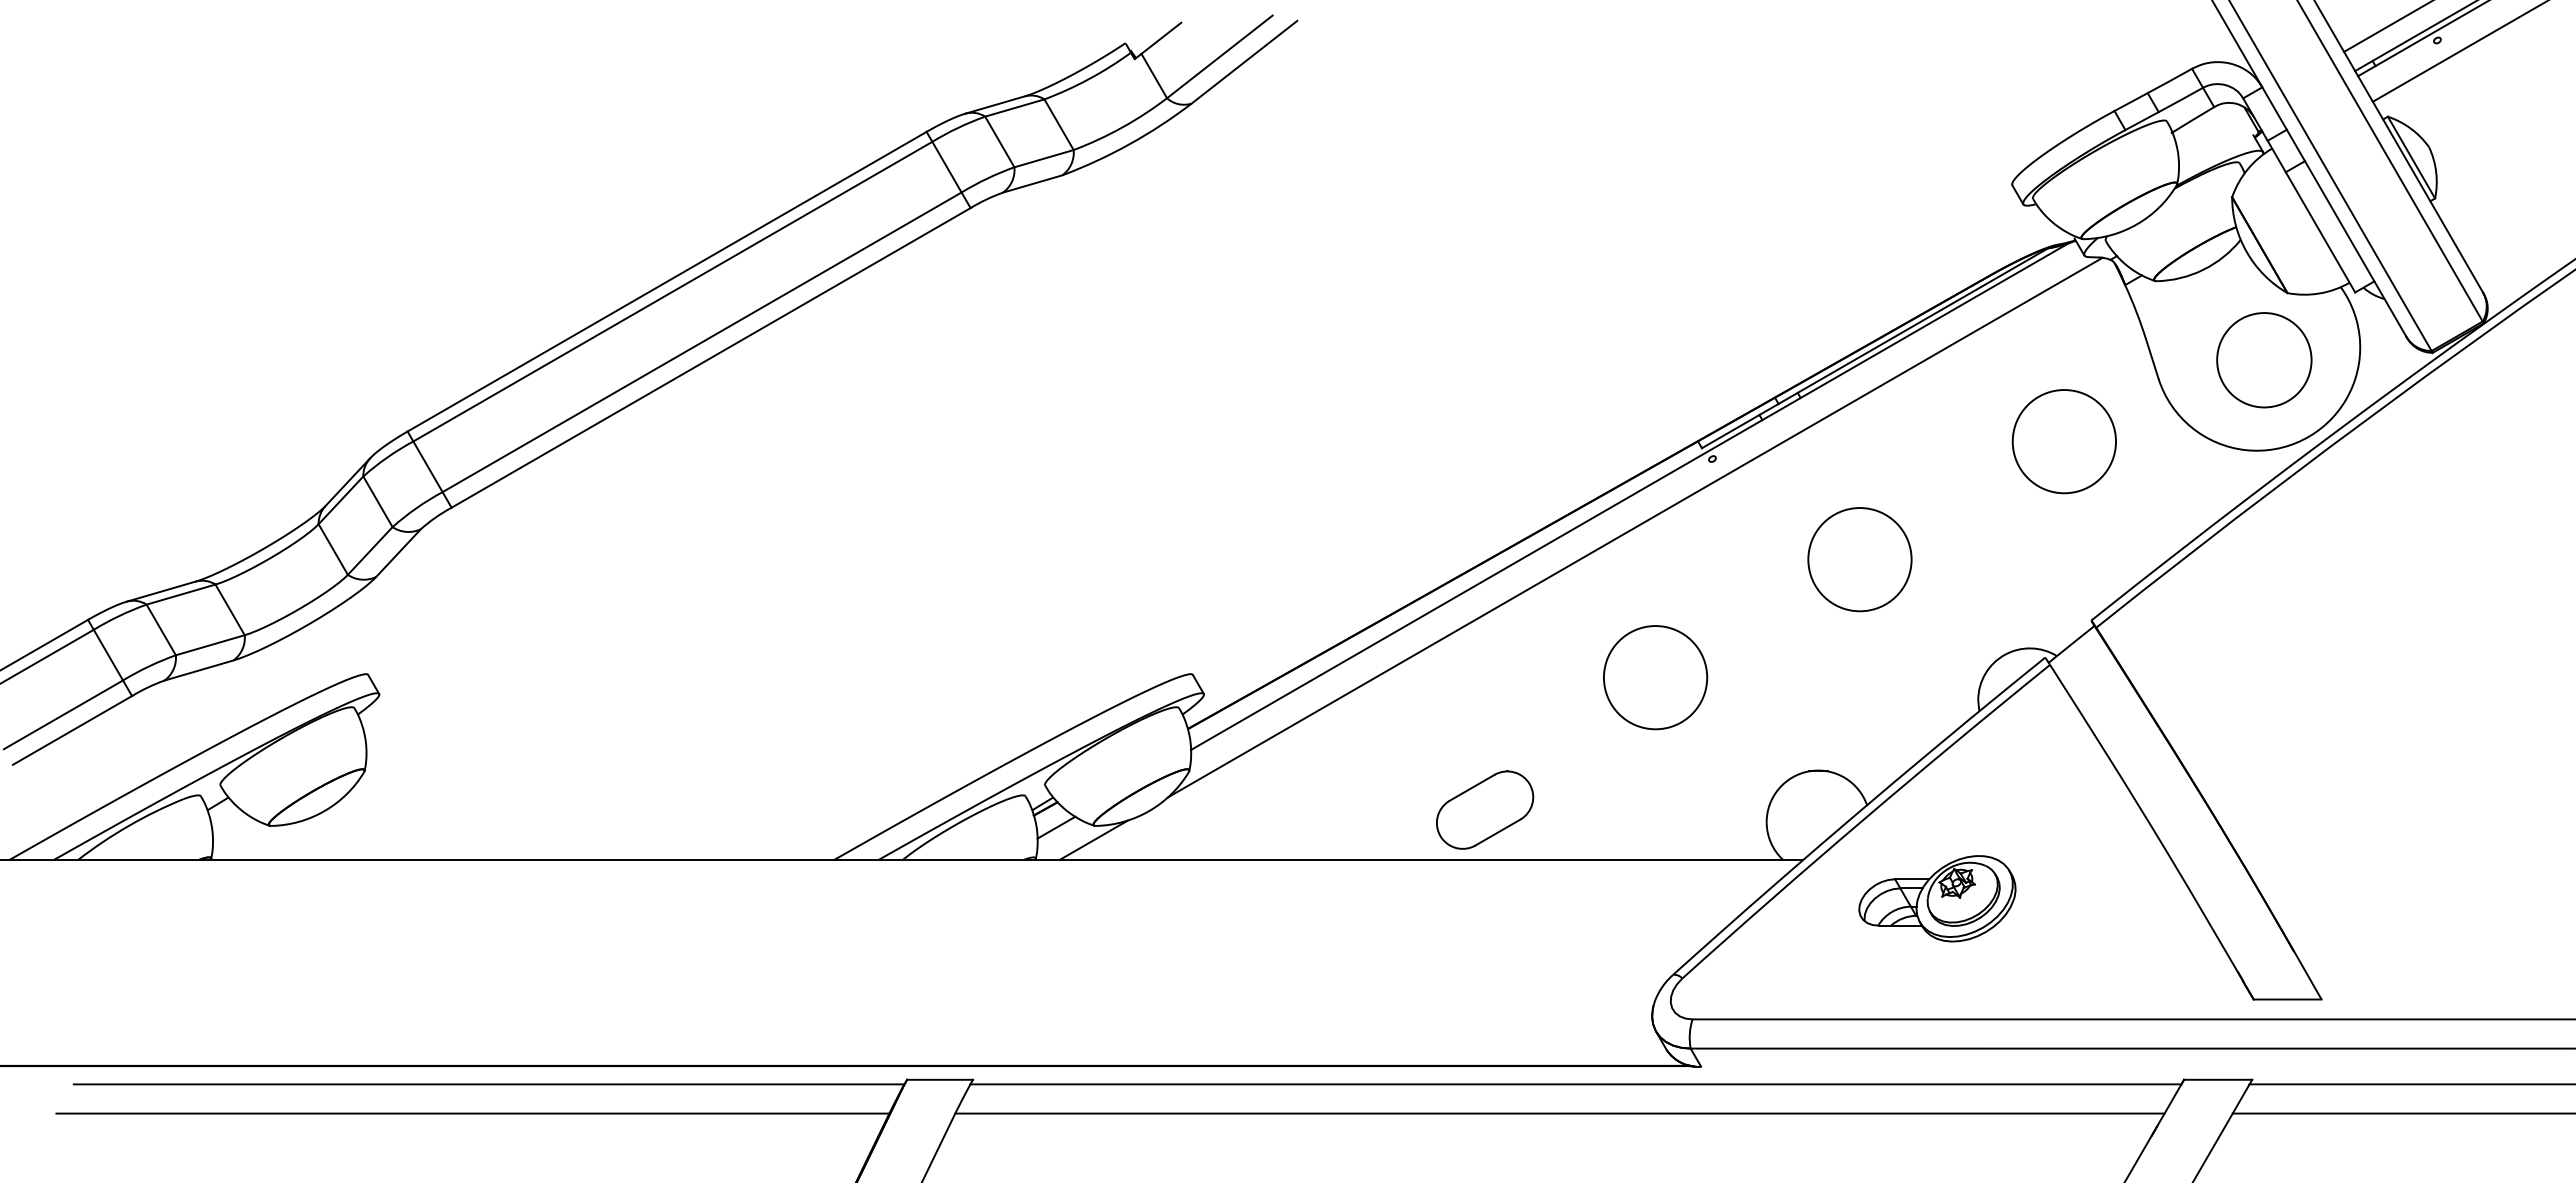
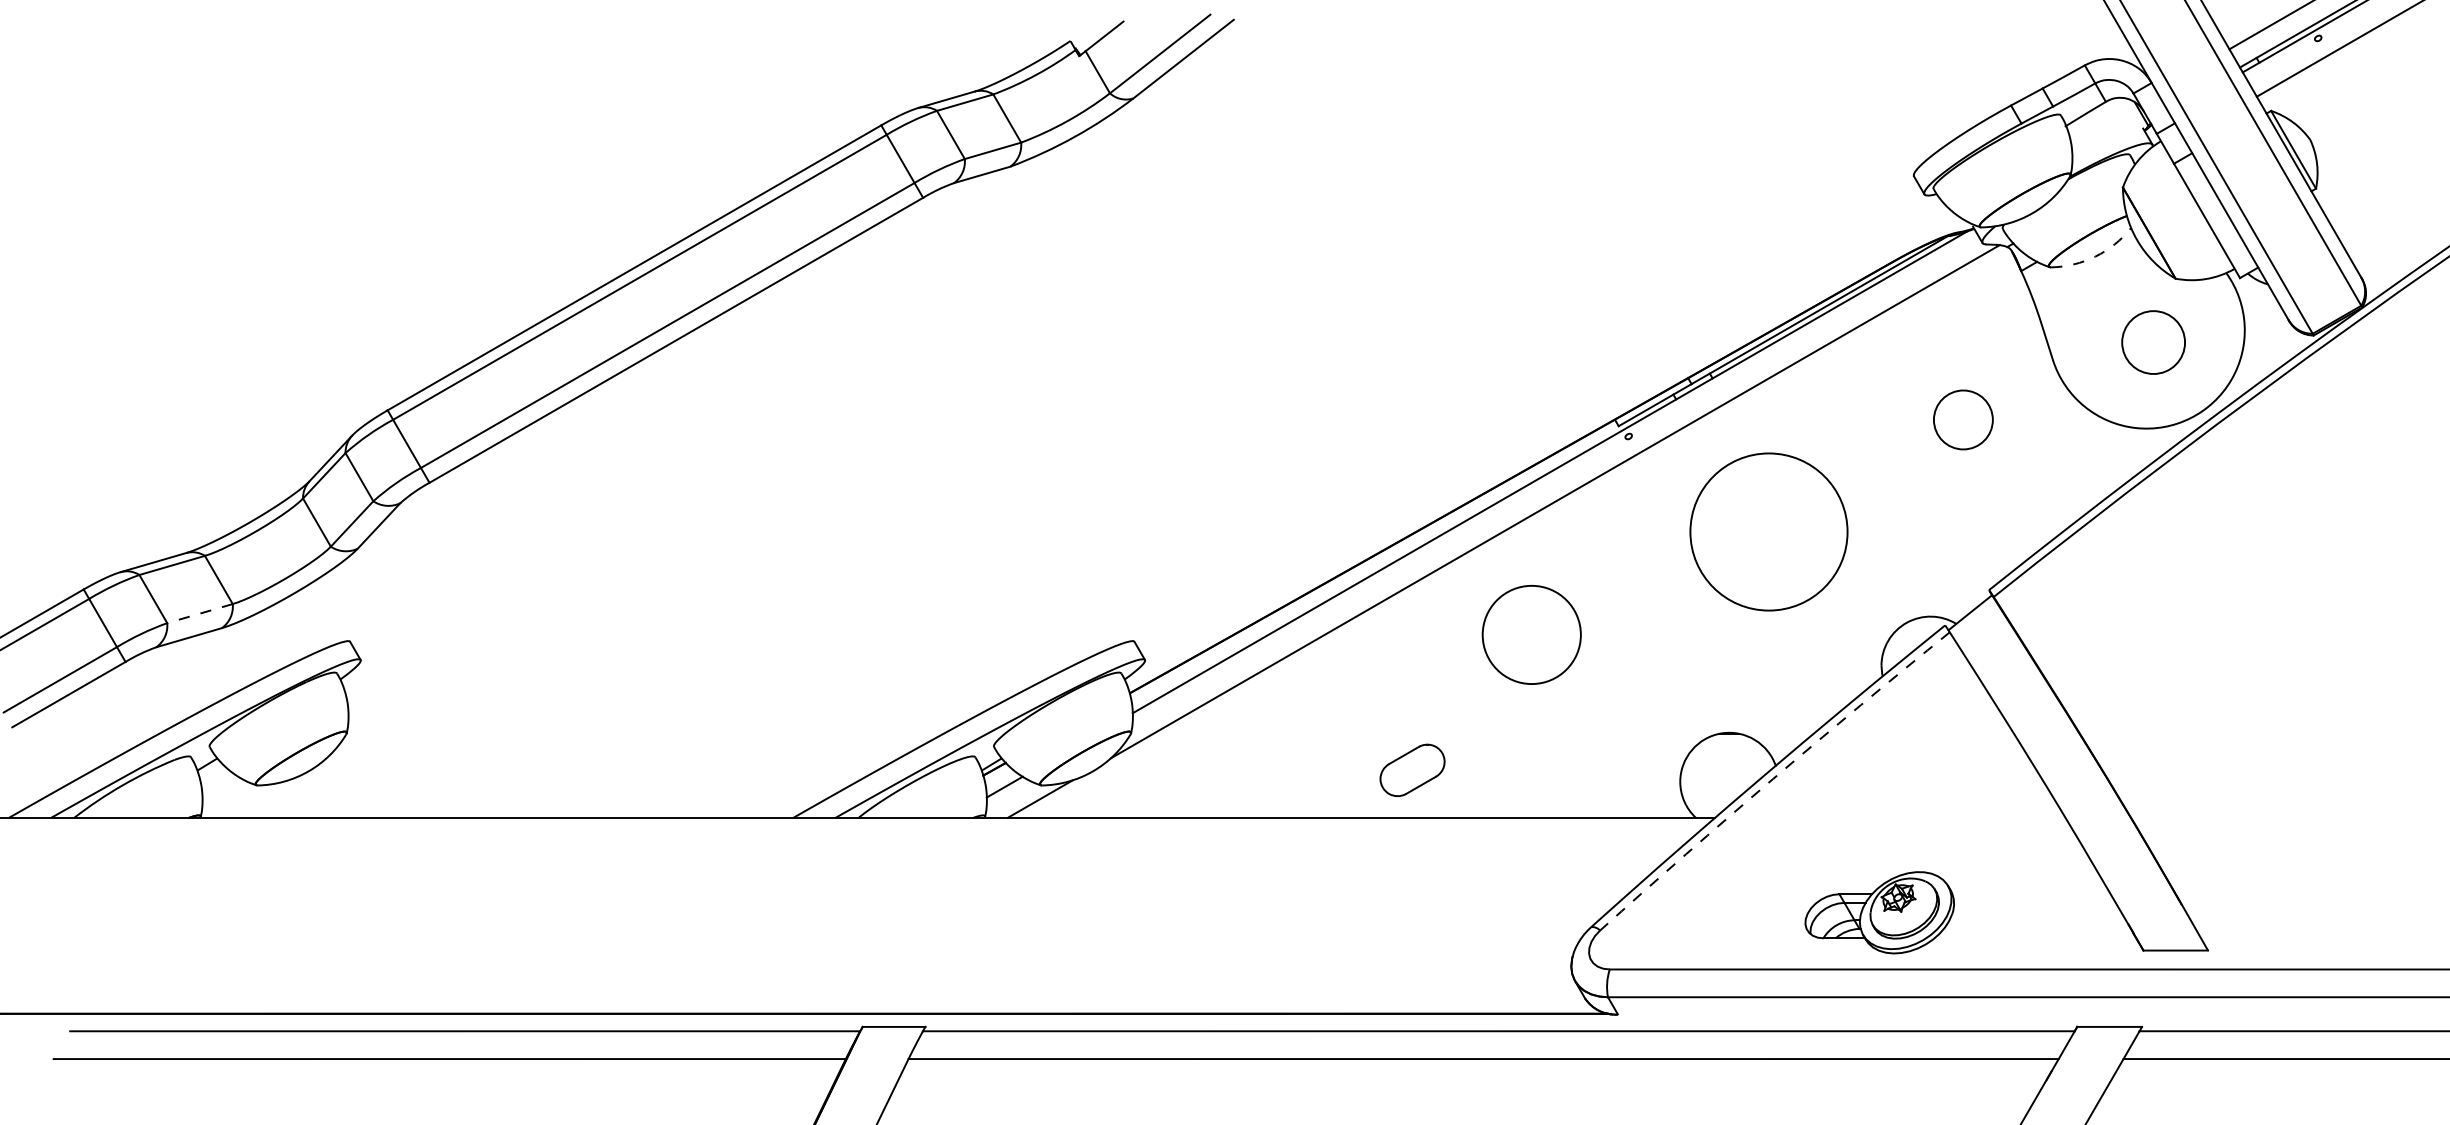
arc: (2203, 269) -> (2095, 256), solid -> dashed
circle: (2264, 360) -> (2153, 342), size x0.7
circle: (2064, 441) -> (1963, 419), size x0.6
circle: (1859, 559) -> (1768, 532), size x1.6
line: (210, 645) -> (200, 613), solid -> dashed
circle: (1655, 677) -> (1531, 634), moved
part: (1485, 809) -> (1412, 769), size x0.7
arc: (1864, 819) -> (1773, 779), solid -> dashed
part: (1937, 898) -> (1879, 912), moved

